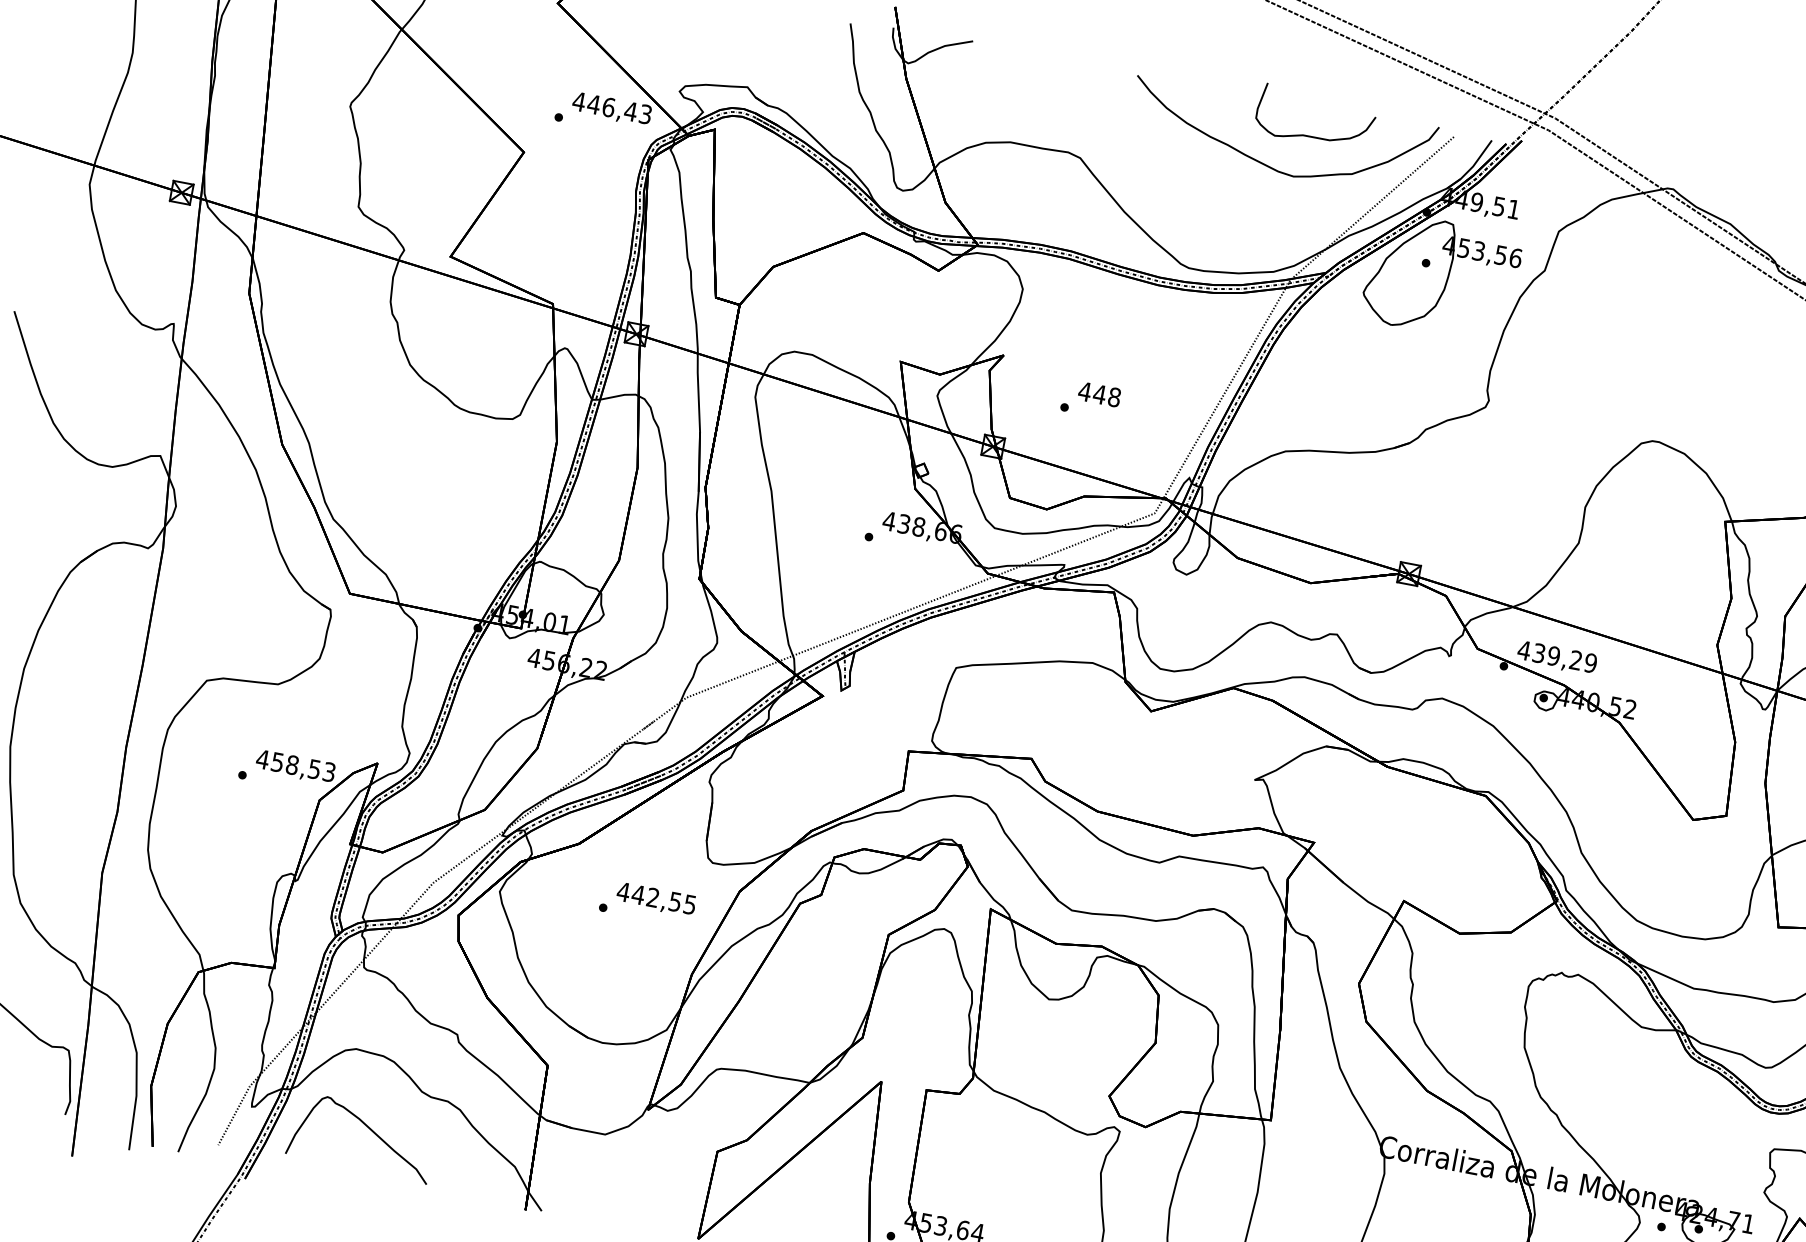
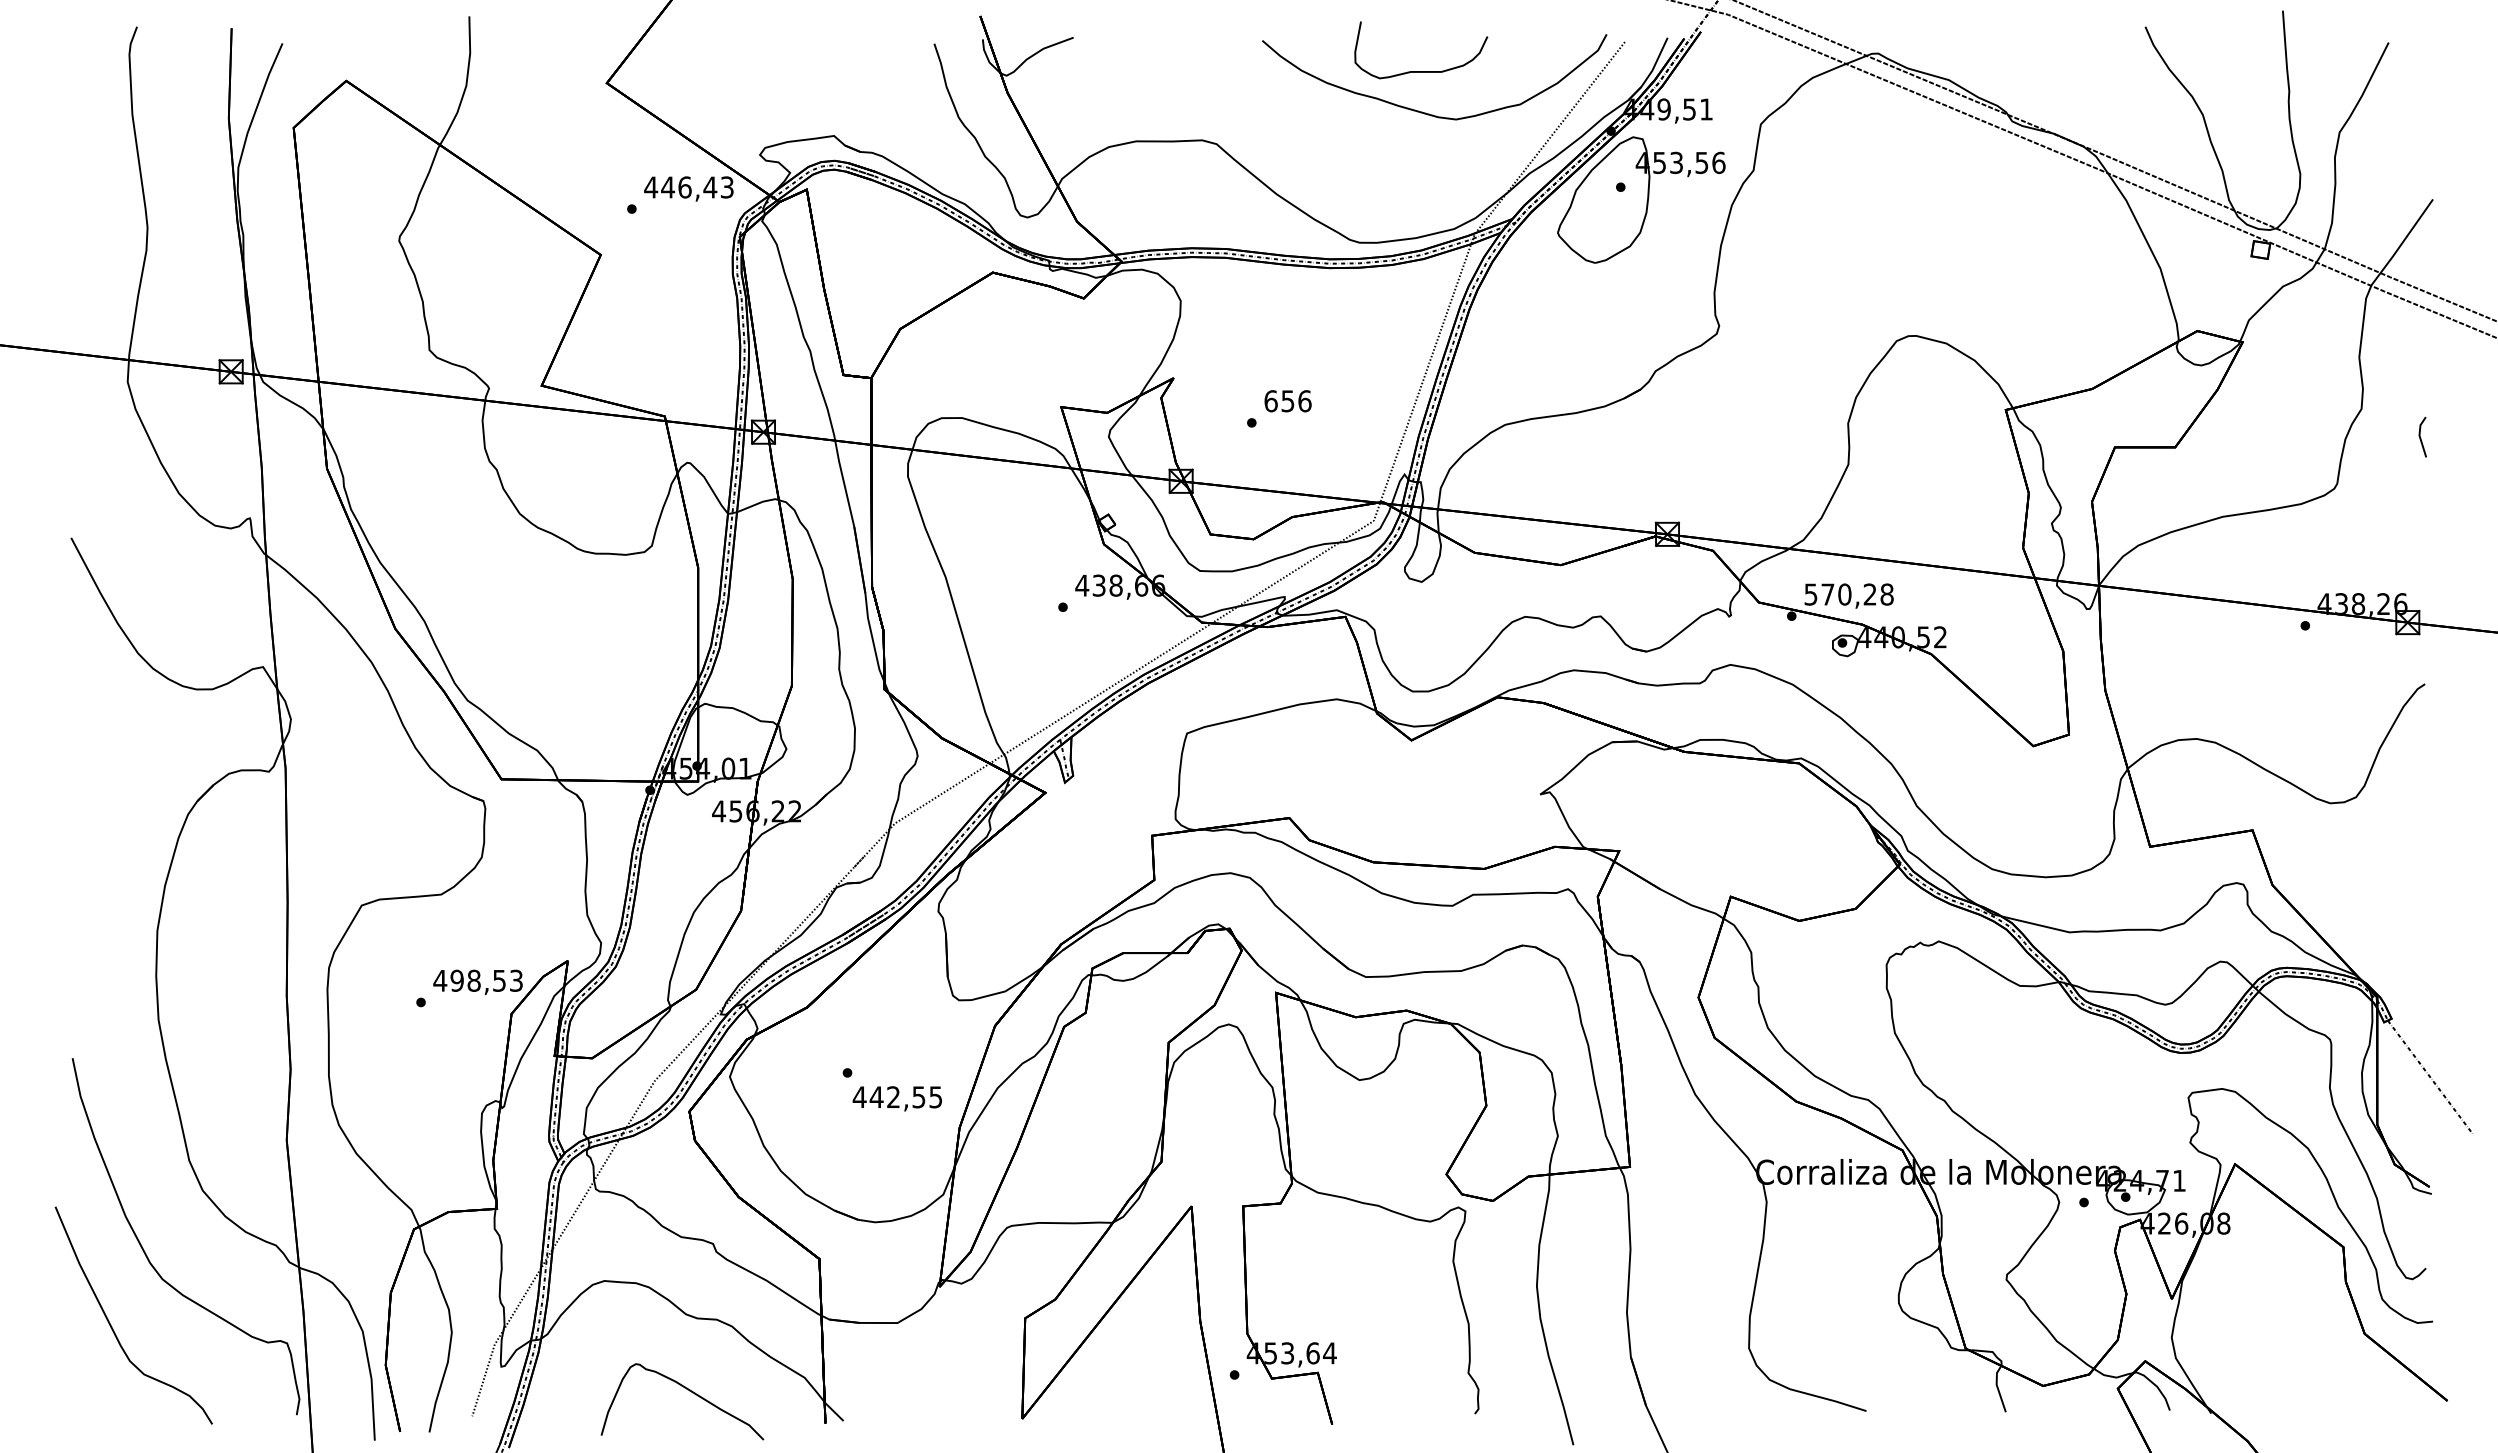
curve: (1312, 136) -> (1421, 71), moved
text: (1099, 394) -> (1287, 401), 448 -> 656
text: (1557, 656) -> (1848, 594), 439,29 -> 570,28
text: (277, 761) -> (456, 980), 458,53 -> 498,53
text: (655, 899) -> (896, 1098), moved
curve: (368, 1128) -> (687, 1390), moved

